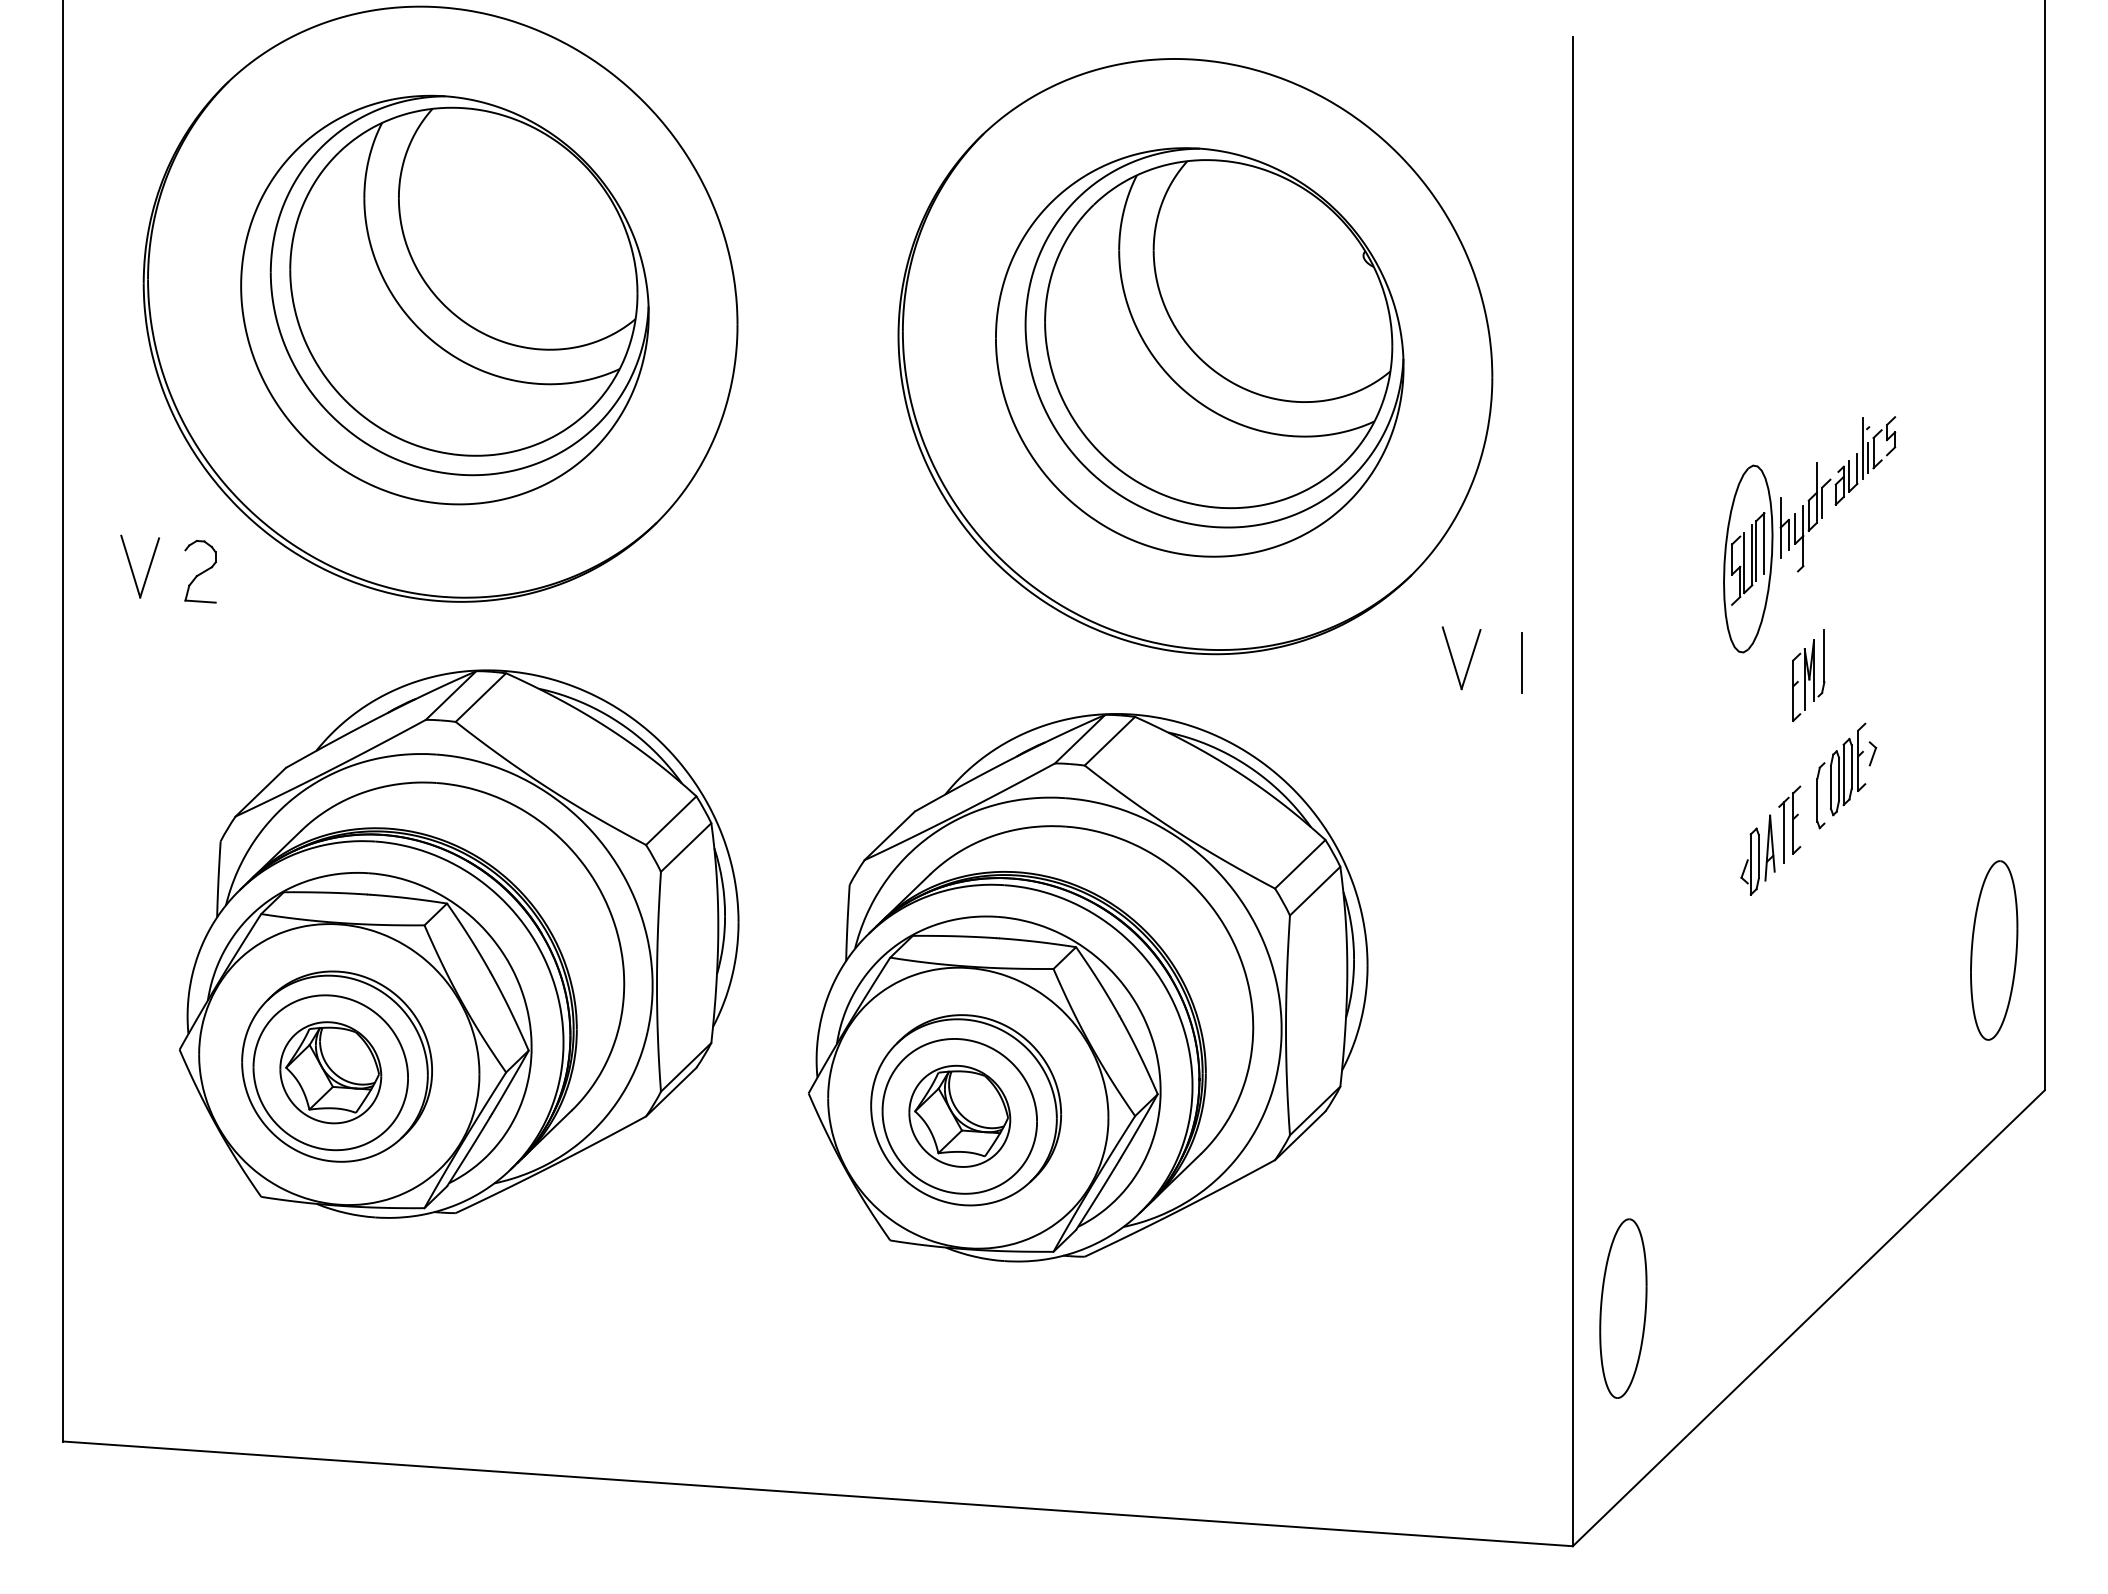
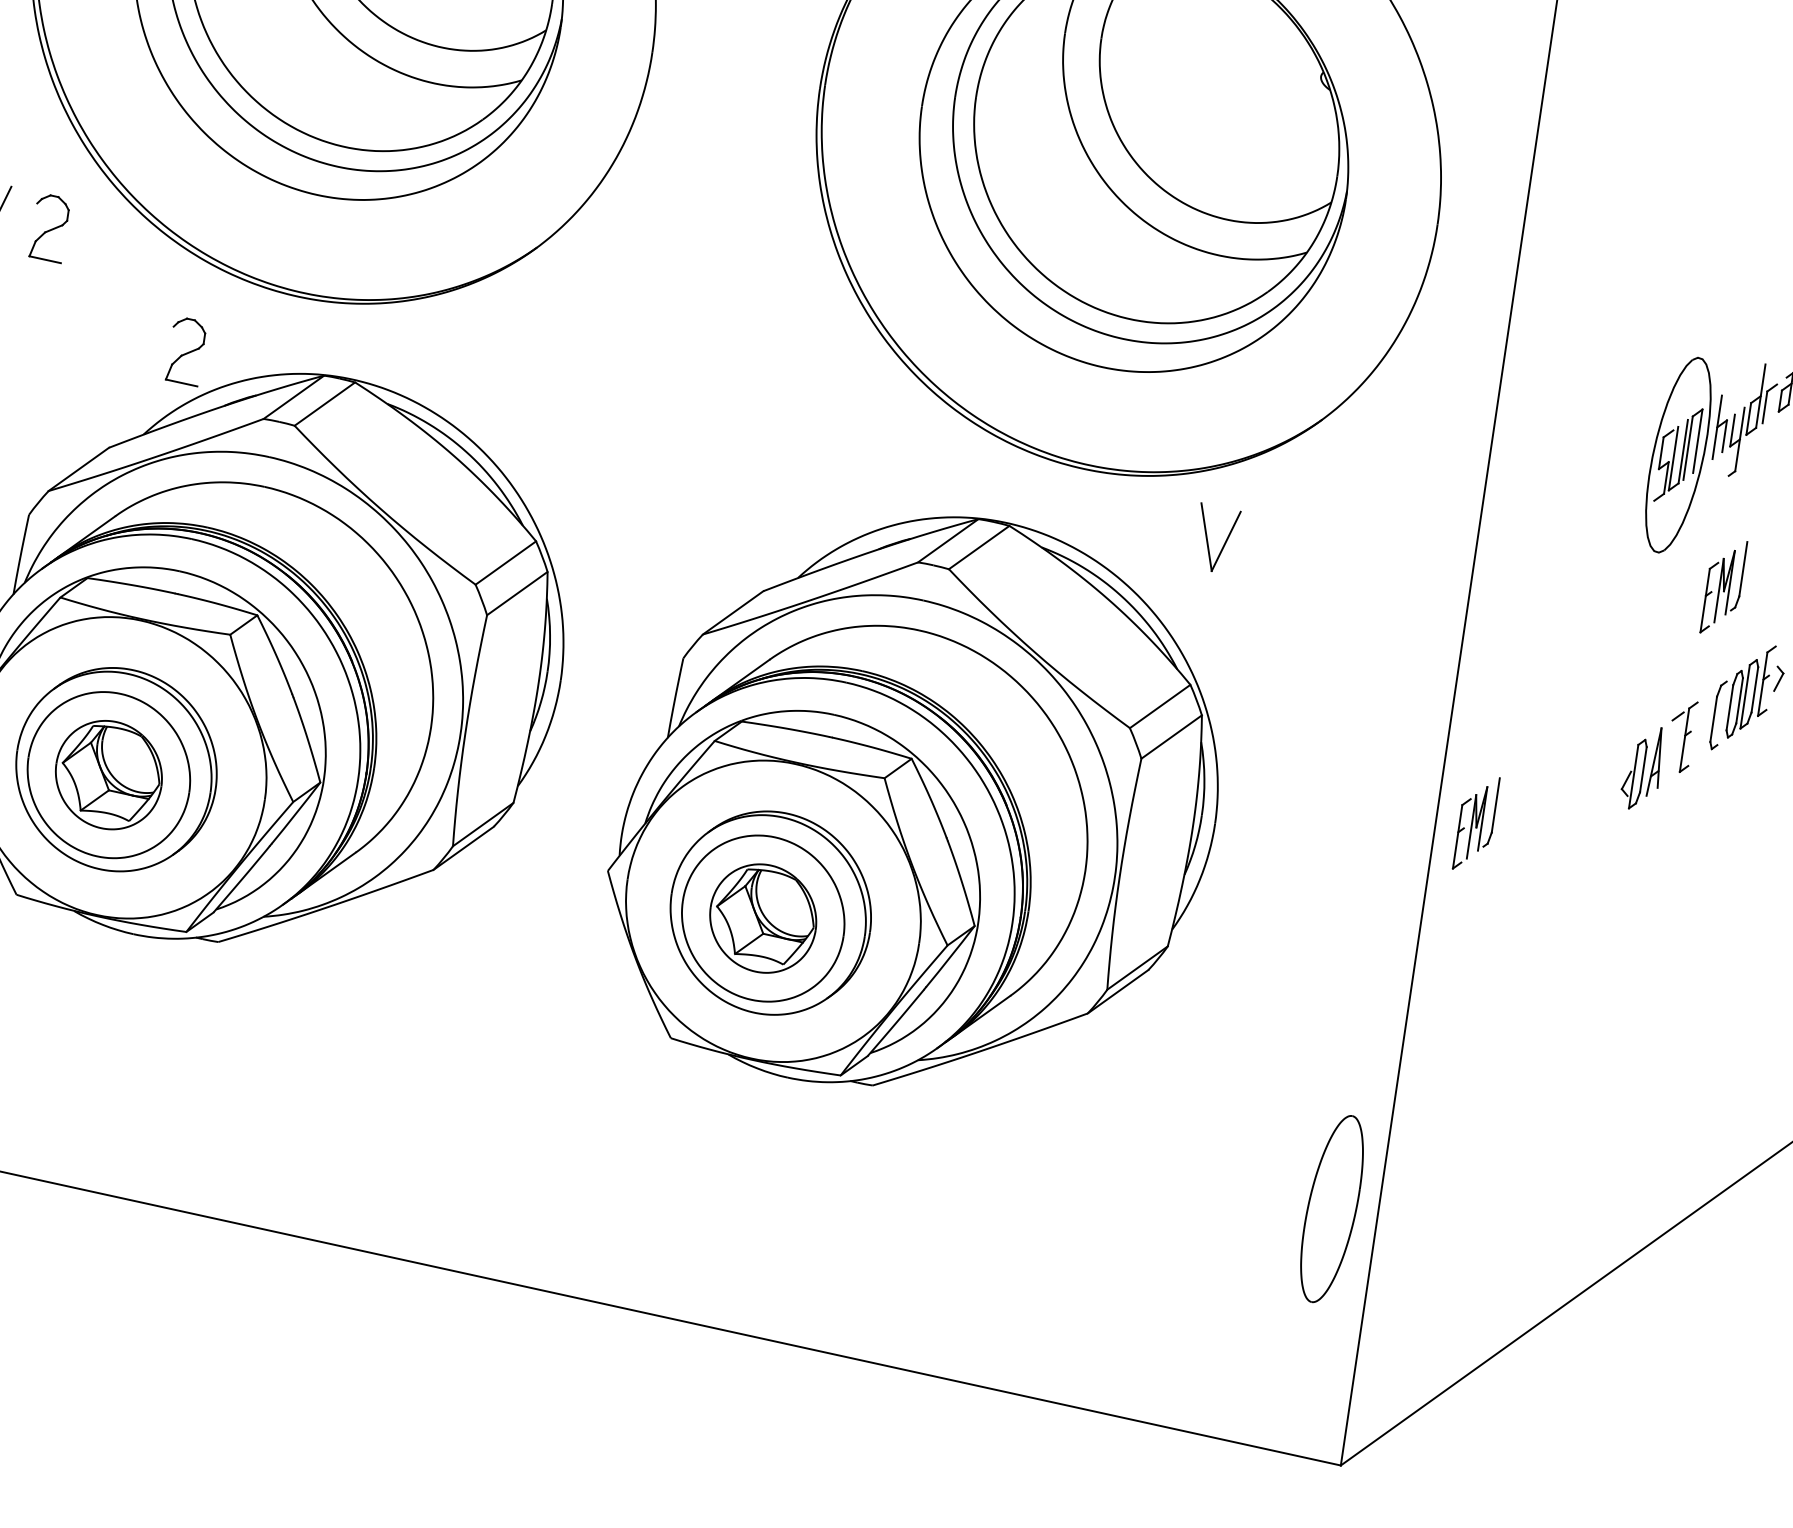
part: (1454, 661) -> (1208, 540), moved
line: (1522, 662) -> (1425, 528), removed
part: (344, 667) -> (186, 351), added
line: (1783, 832) -> (1672, 748), removed
part: (1610, 929) -> (1476, 823), added
part: (1623, 1308) -> (1332, 1208), moved

